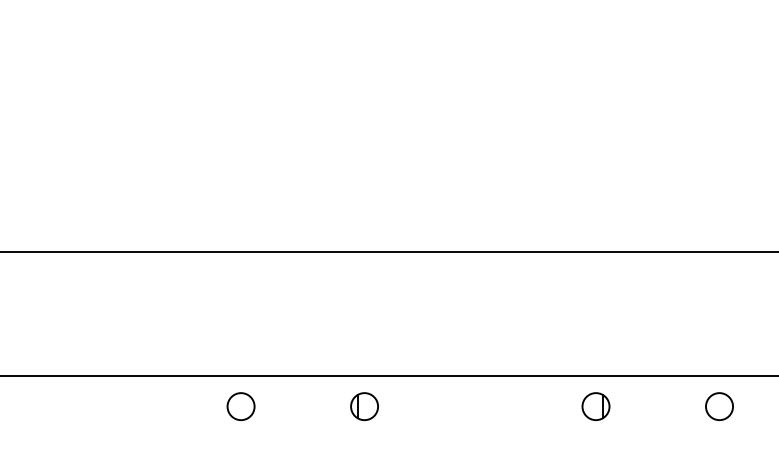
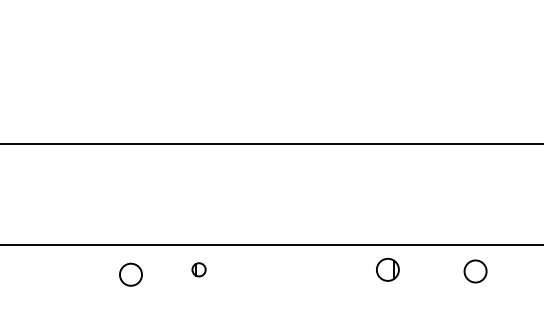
circle: (240, 406) -> (130, 274), moved
part: (364, 406) -> (199, 269), size x0.6
circle: (719, 406) -> (475, 271), moved

